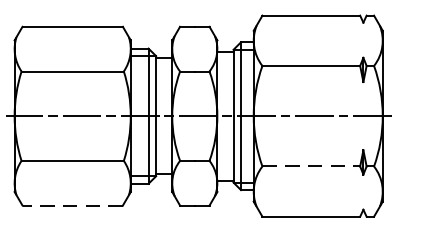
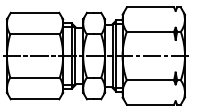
line: (311, 166) -> (150, 80), dashed -> solid
line: (71, 205) -> (34, 99), dashed -> solid

